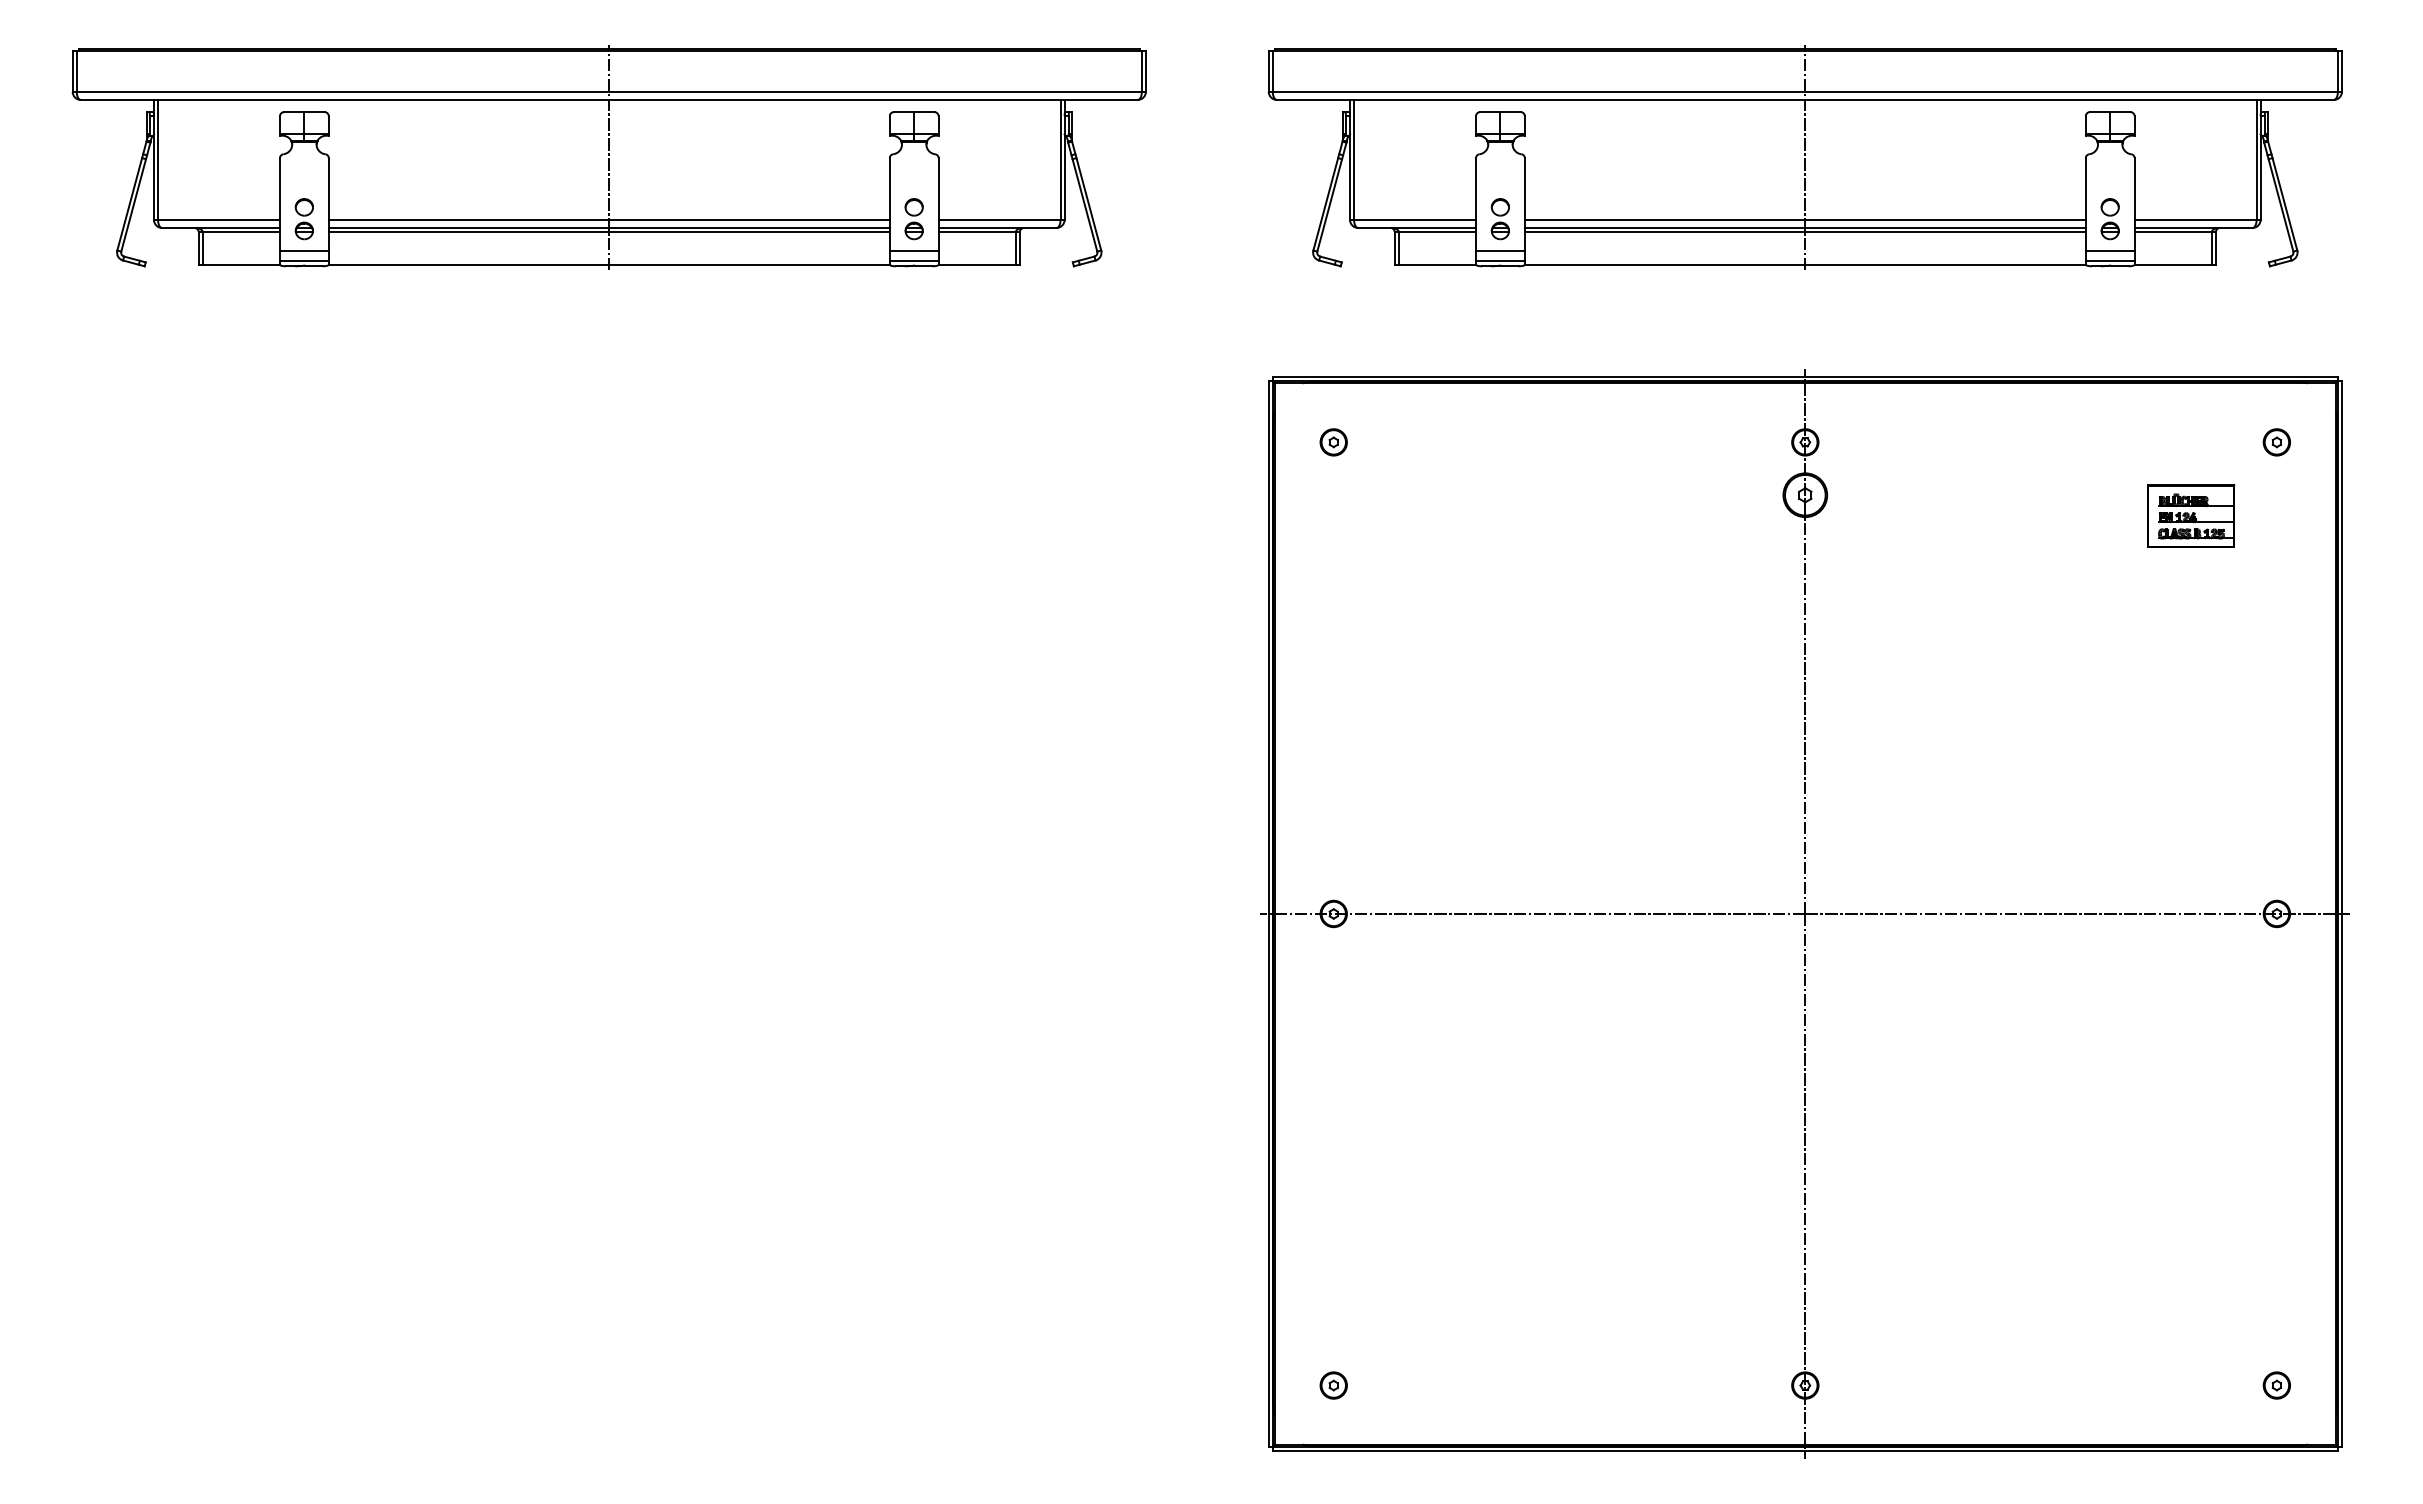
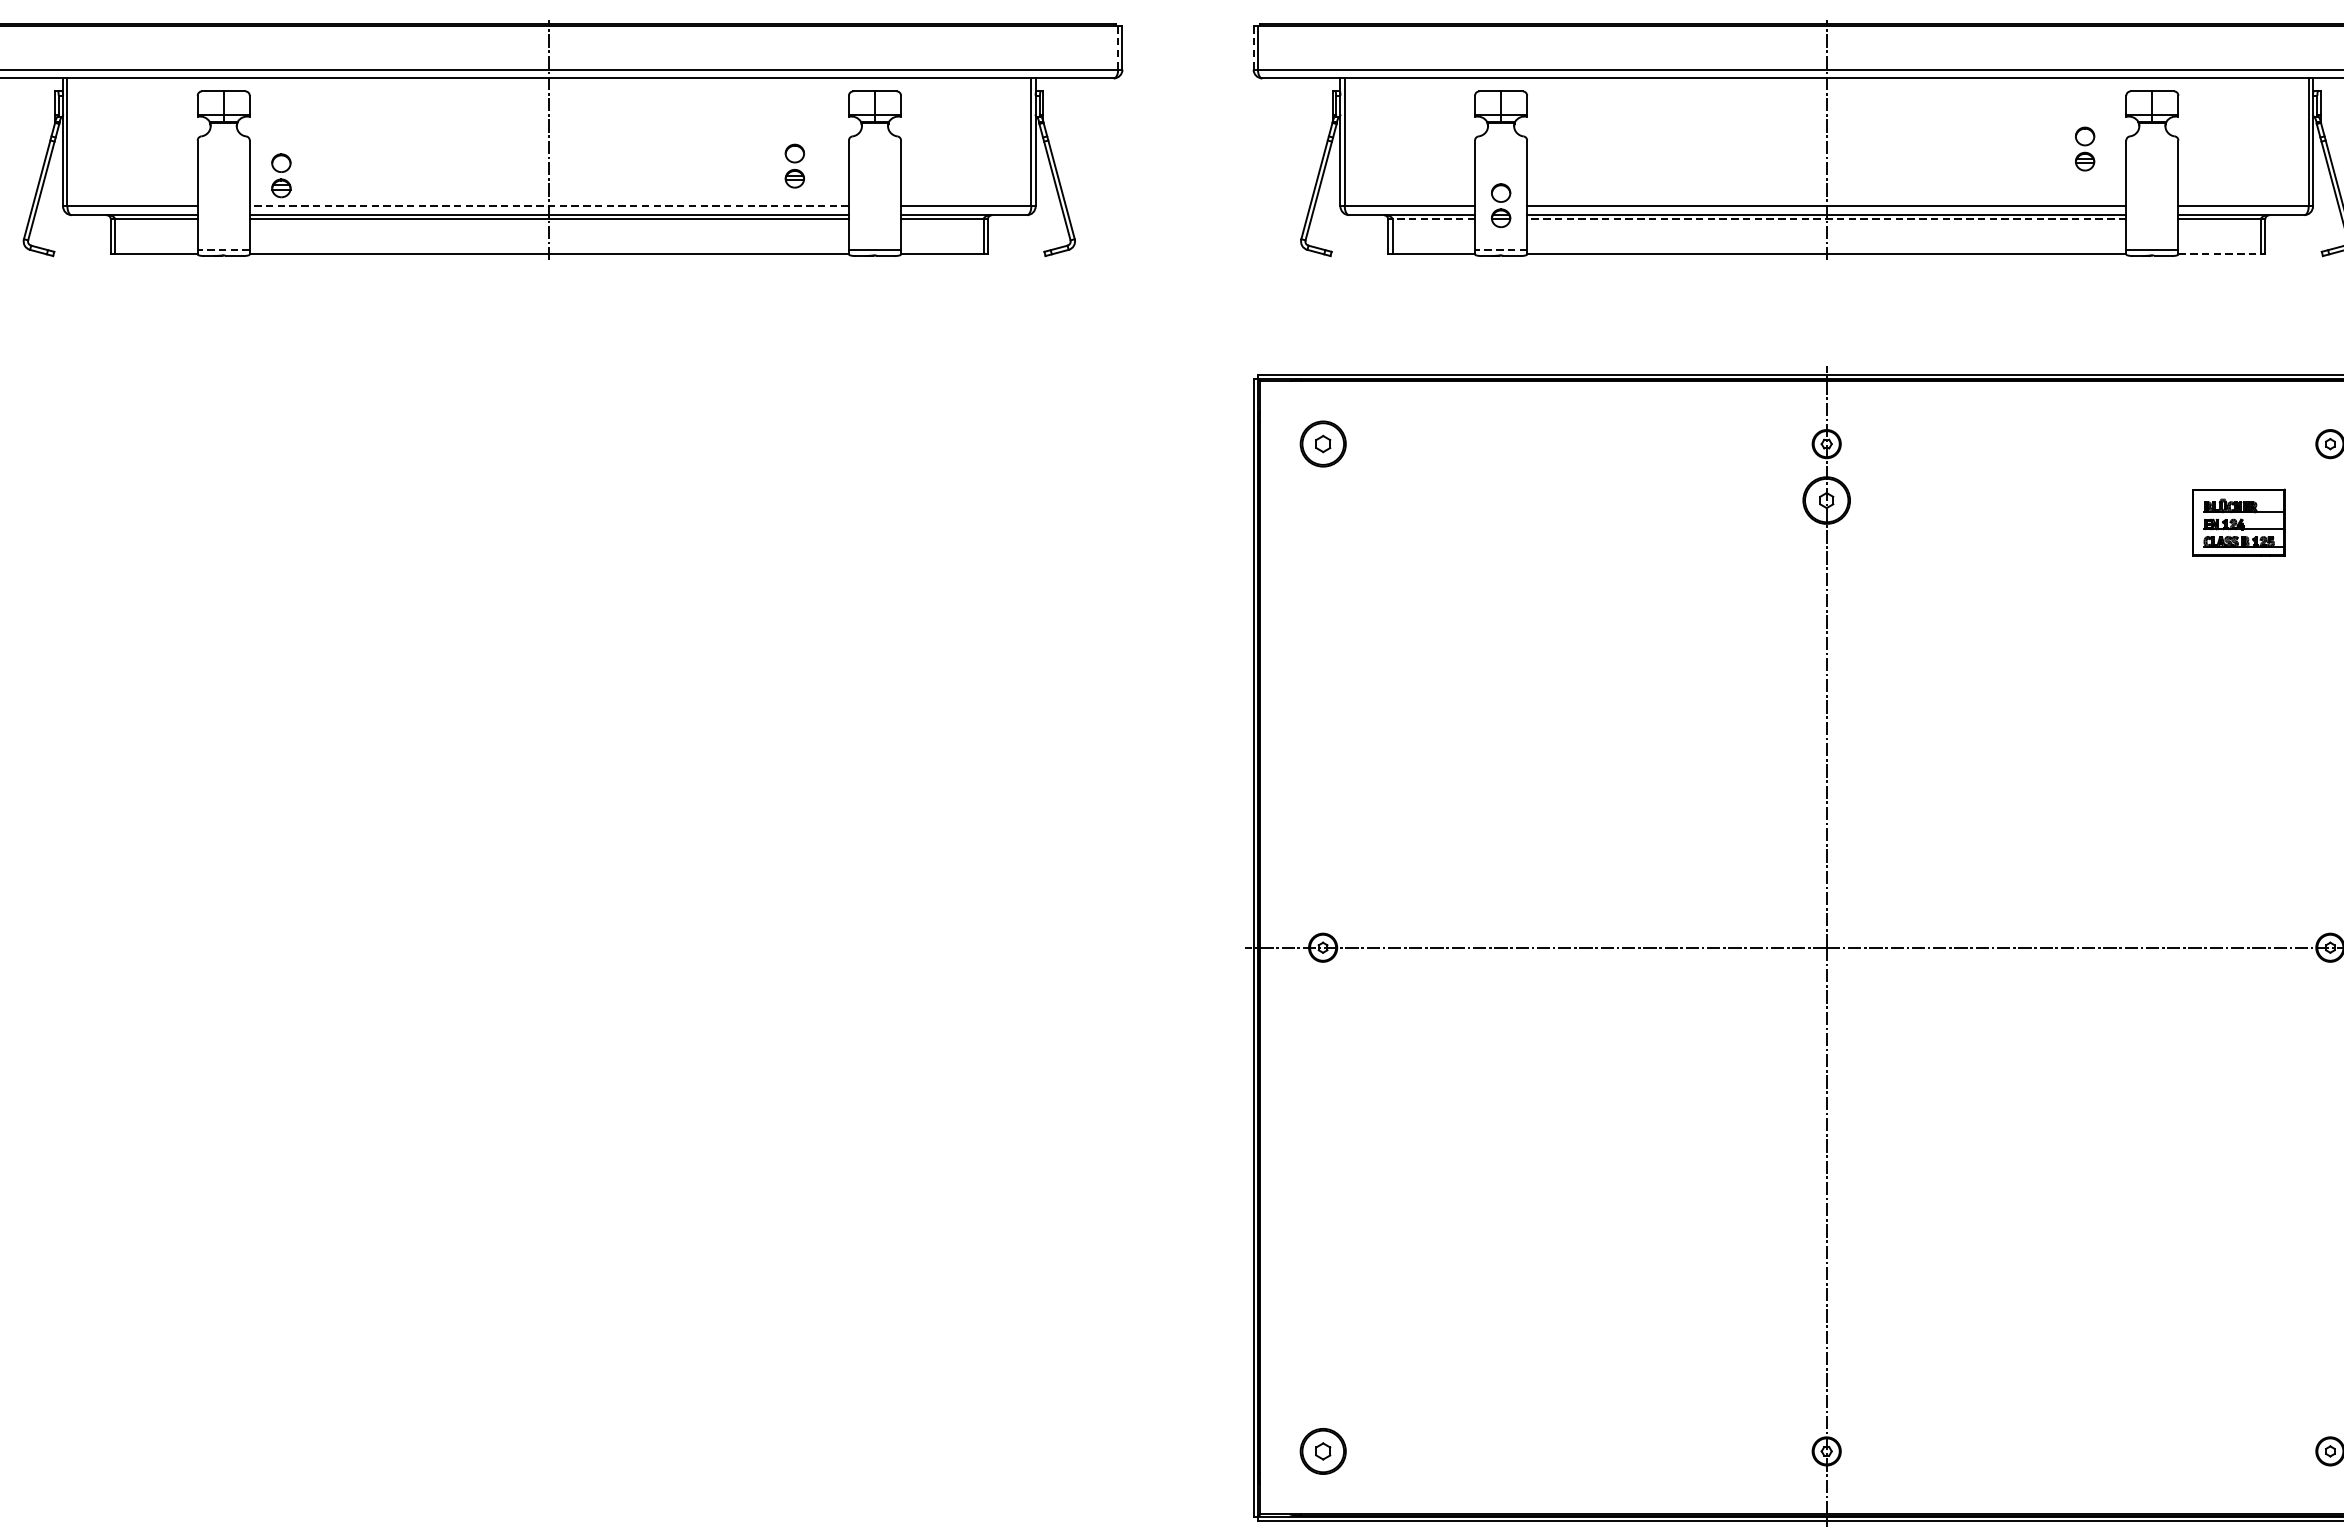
line: (1141, 71) -> (1117, 48), solid -> dashed
line: (1268, 71) -> (1253, 48), solid -> dashed
part: (303, 219) -> (280, 176), moved
line: (609, 219) -> (549, 206), solid -> dashed
part: (913, 219) -> (794, 166), moved
part: (2109, 219) -> (2084, 149), moved
line: (1435, 232) -> (1431, 219), solid -> dashed
line: (1805, 232) -> (1826, 219), solid -> dashed
line: (304, 250) -> (223, 239), removed
line: (913, 250) -> (874, 239), removed
line: (1500, 250) -> (1501, 239), removed
line: (2109, 250) -> (2151, 239), removed
line: (303, 260) -> (222, 249), solid -> dashed
line: (1499, 260) -> (1500, 249), solid -> dashed
line: (2175, 264) -> (2222, 254), solid -> dashed
part: (1333, 442) -> (1322, 444), size x1.6
part: (1333, 1385) -> (1322, 1451), size x1.6

